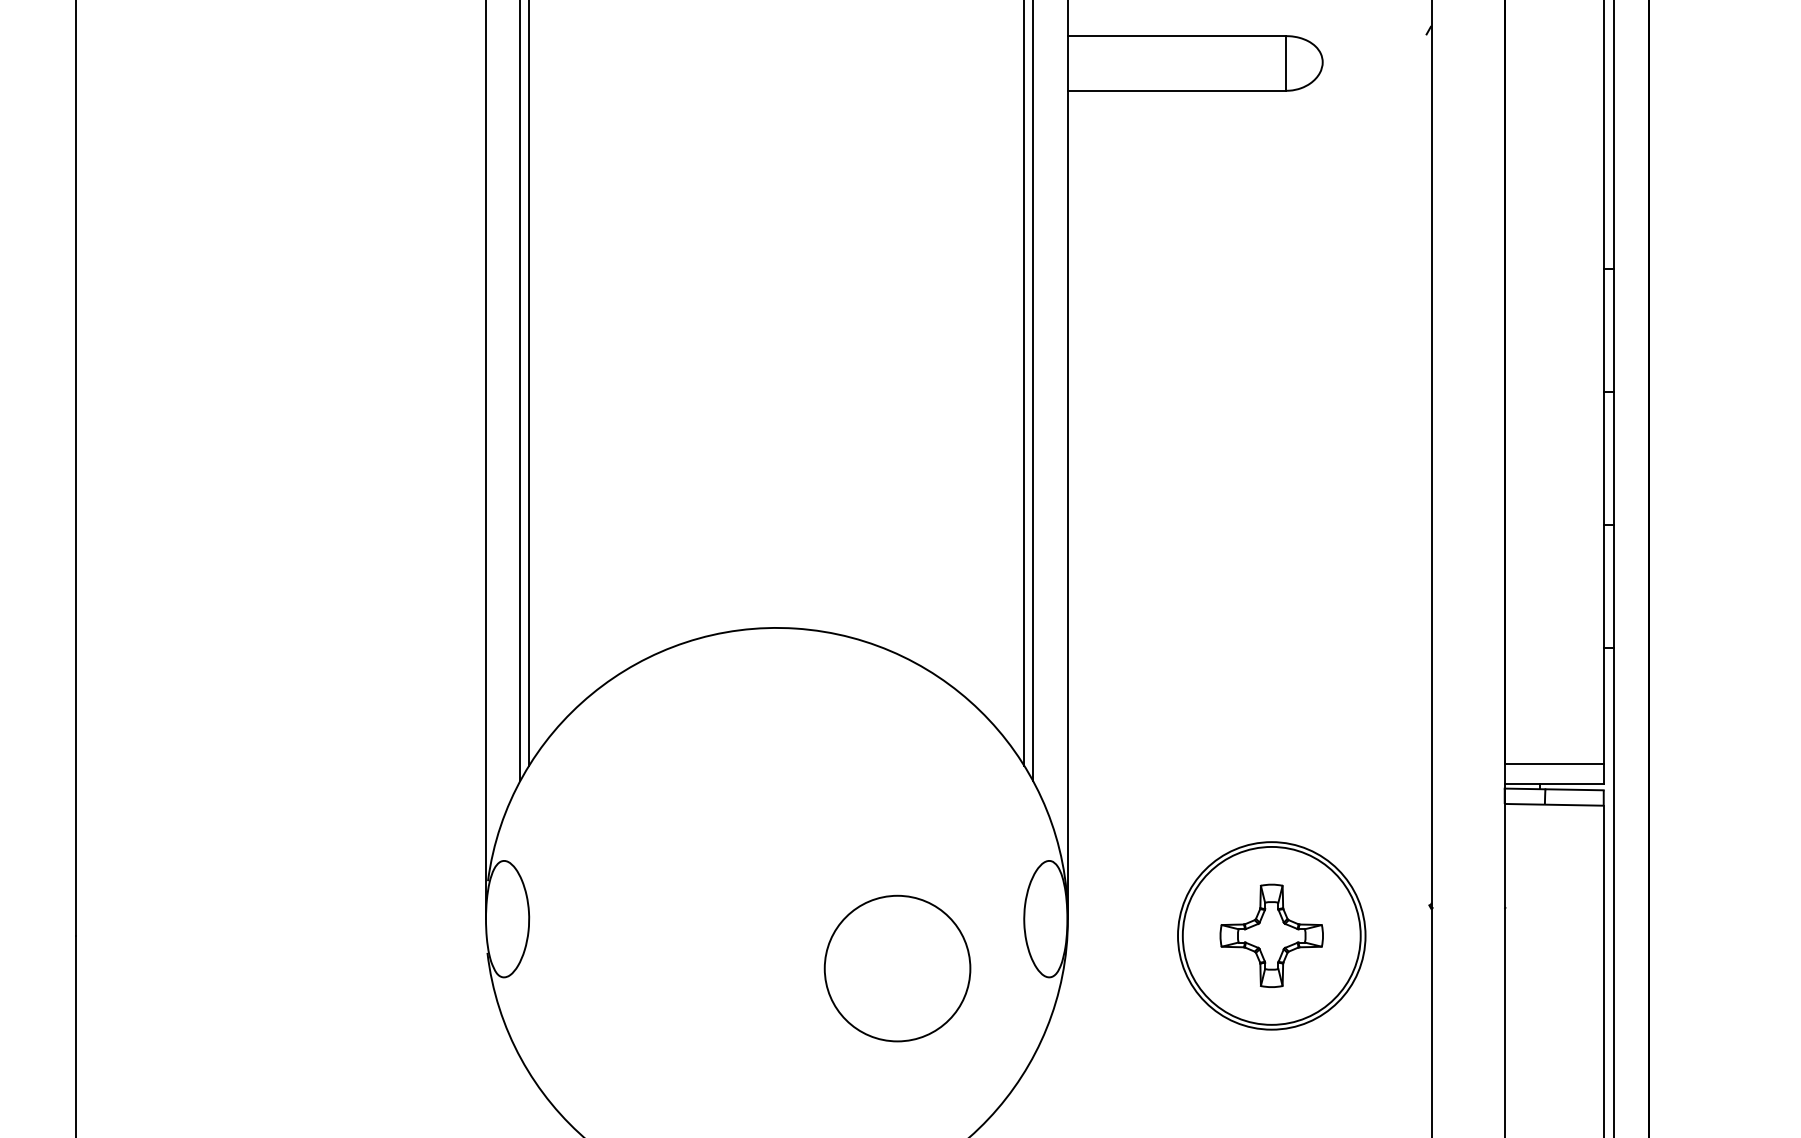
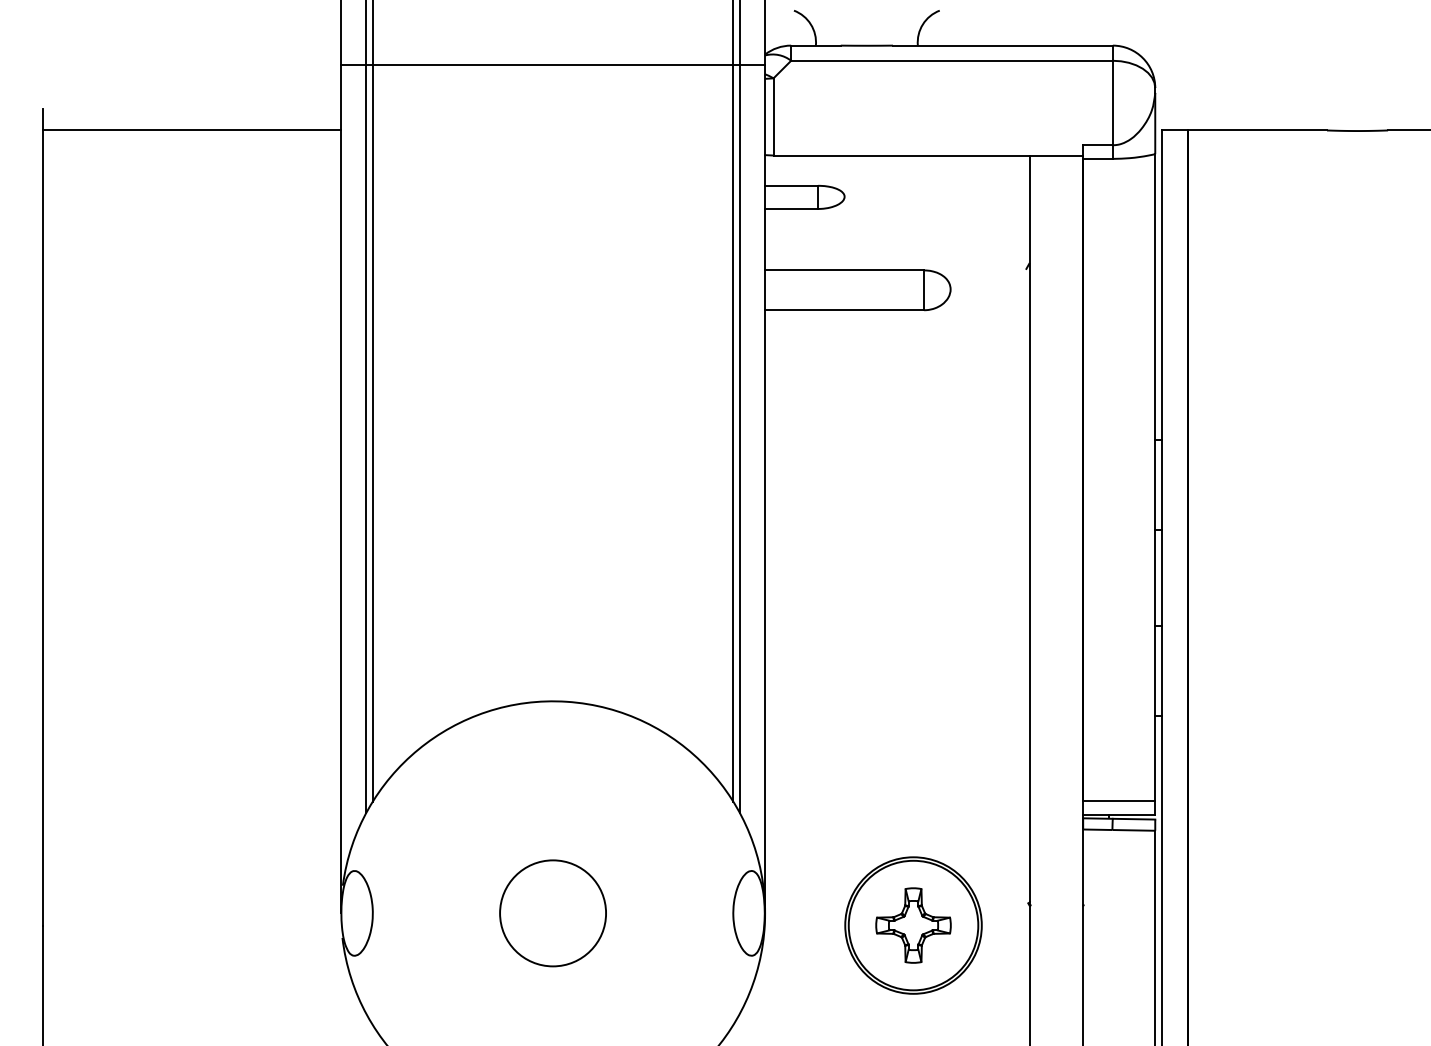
circle: (896, 968) -> (552, 913), moved

